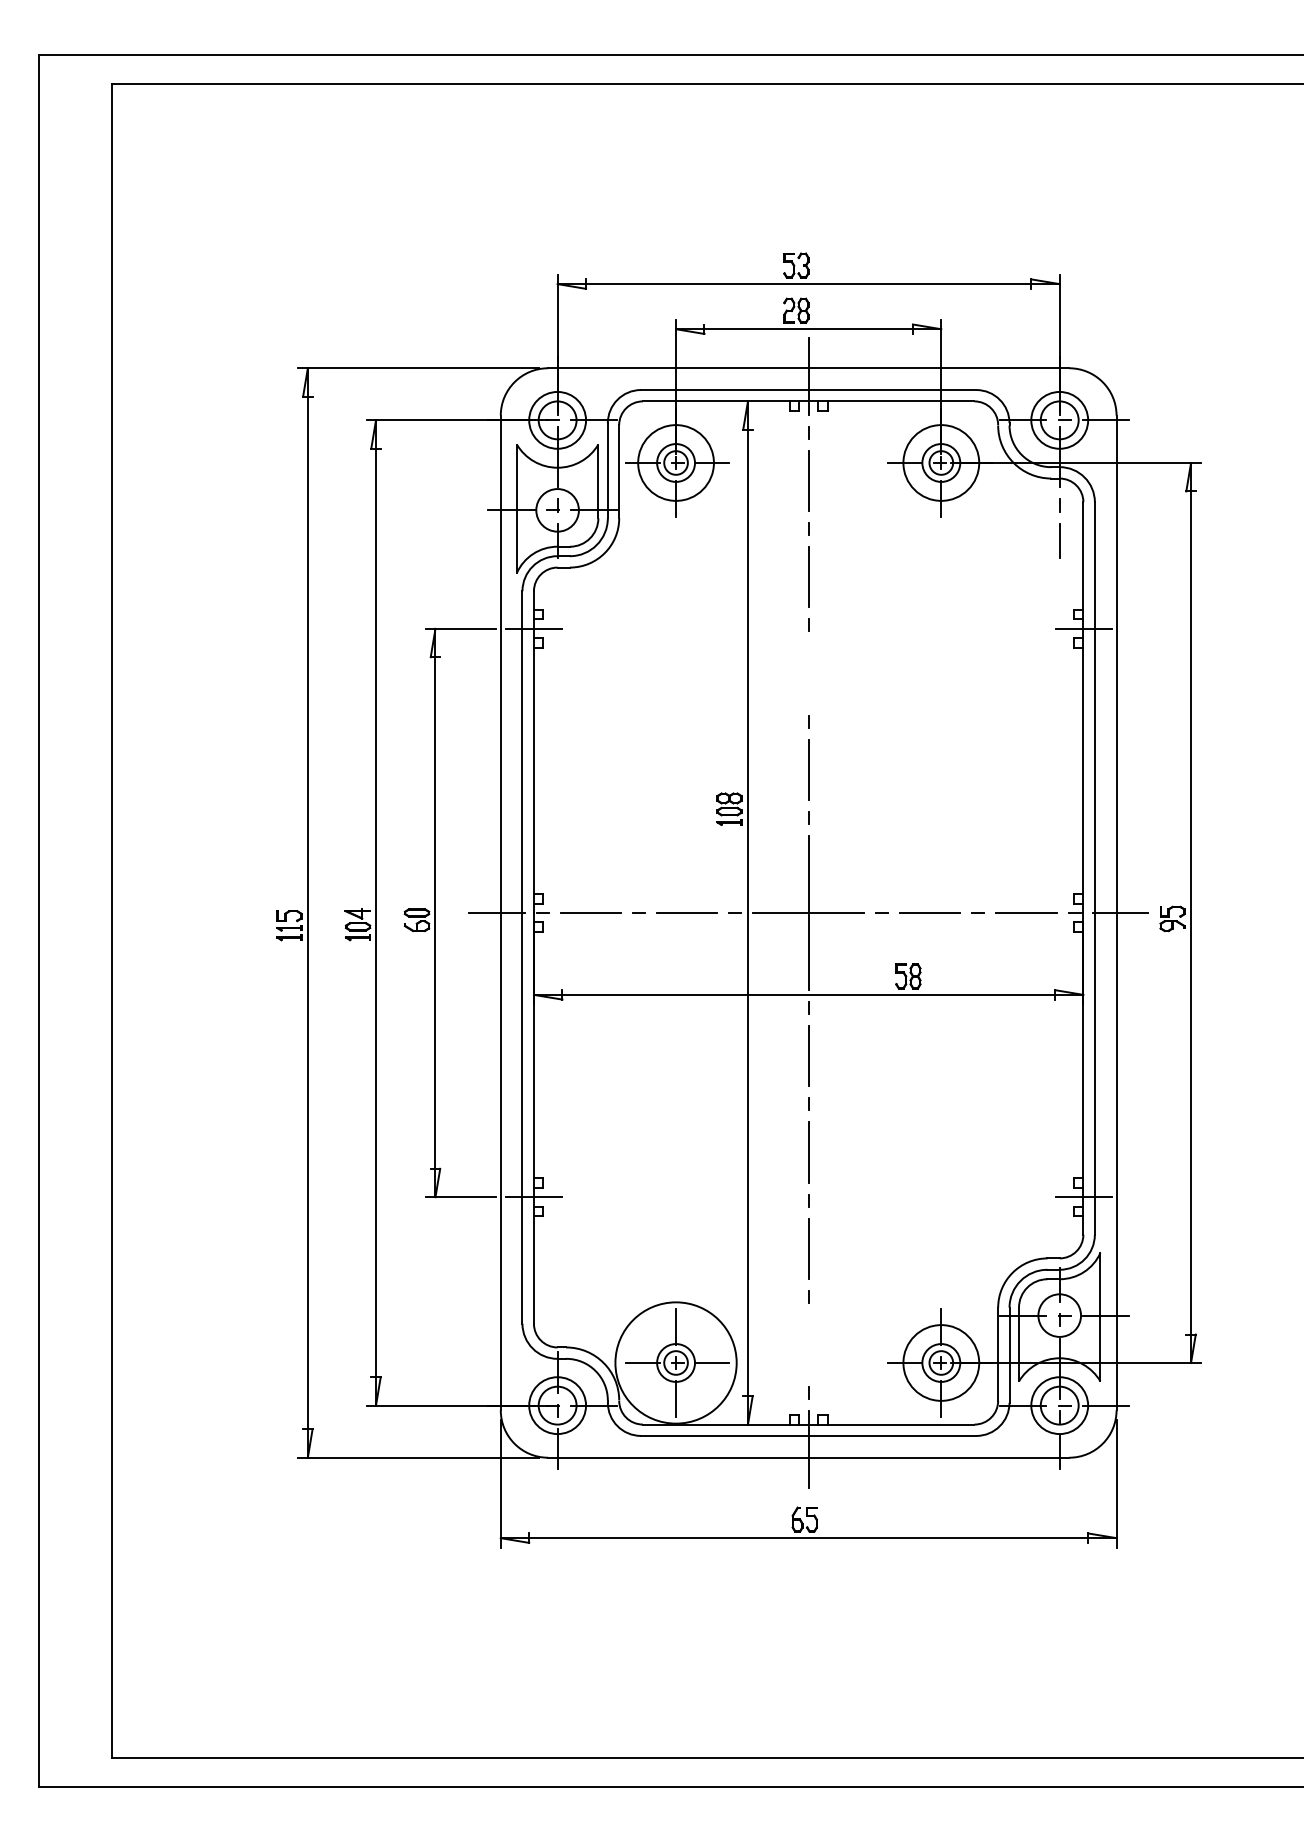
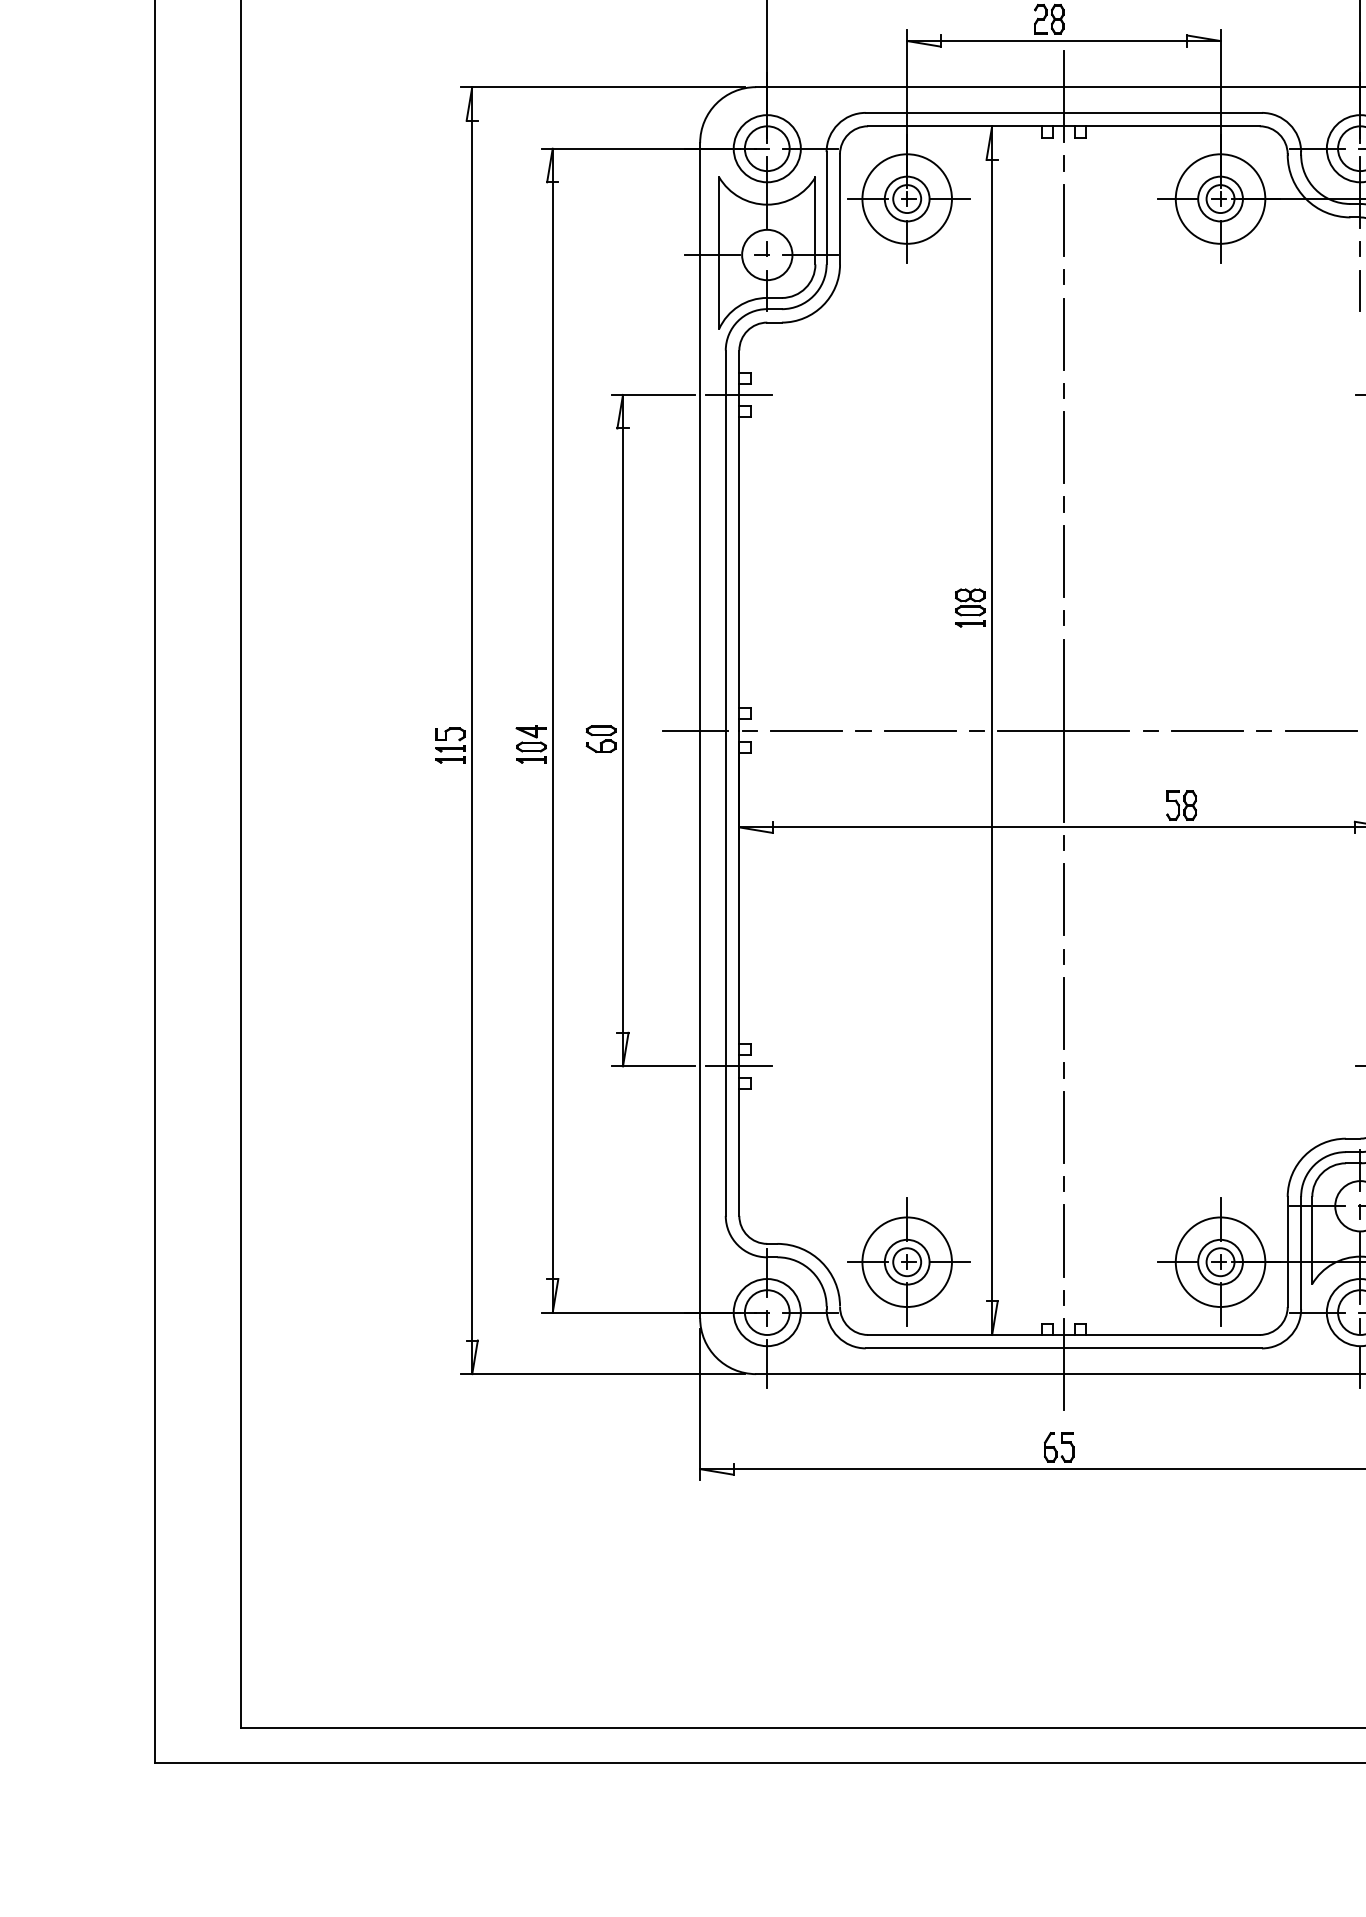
line: (808, 673) -> (1063, 447), added
line: (808, 1344) -> (1063, 1240), added
circle: (675, 1362) -> (906, 1261), size x0.62

